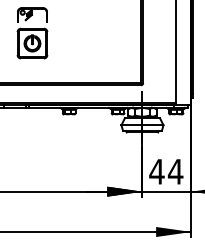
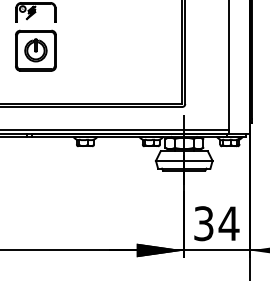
text: (156, 171) -> (203, 223), 44 -> 34

